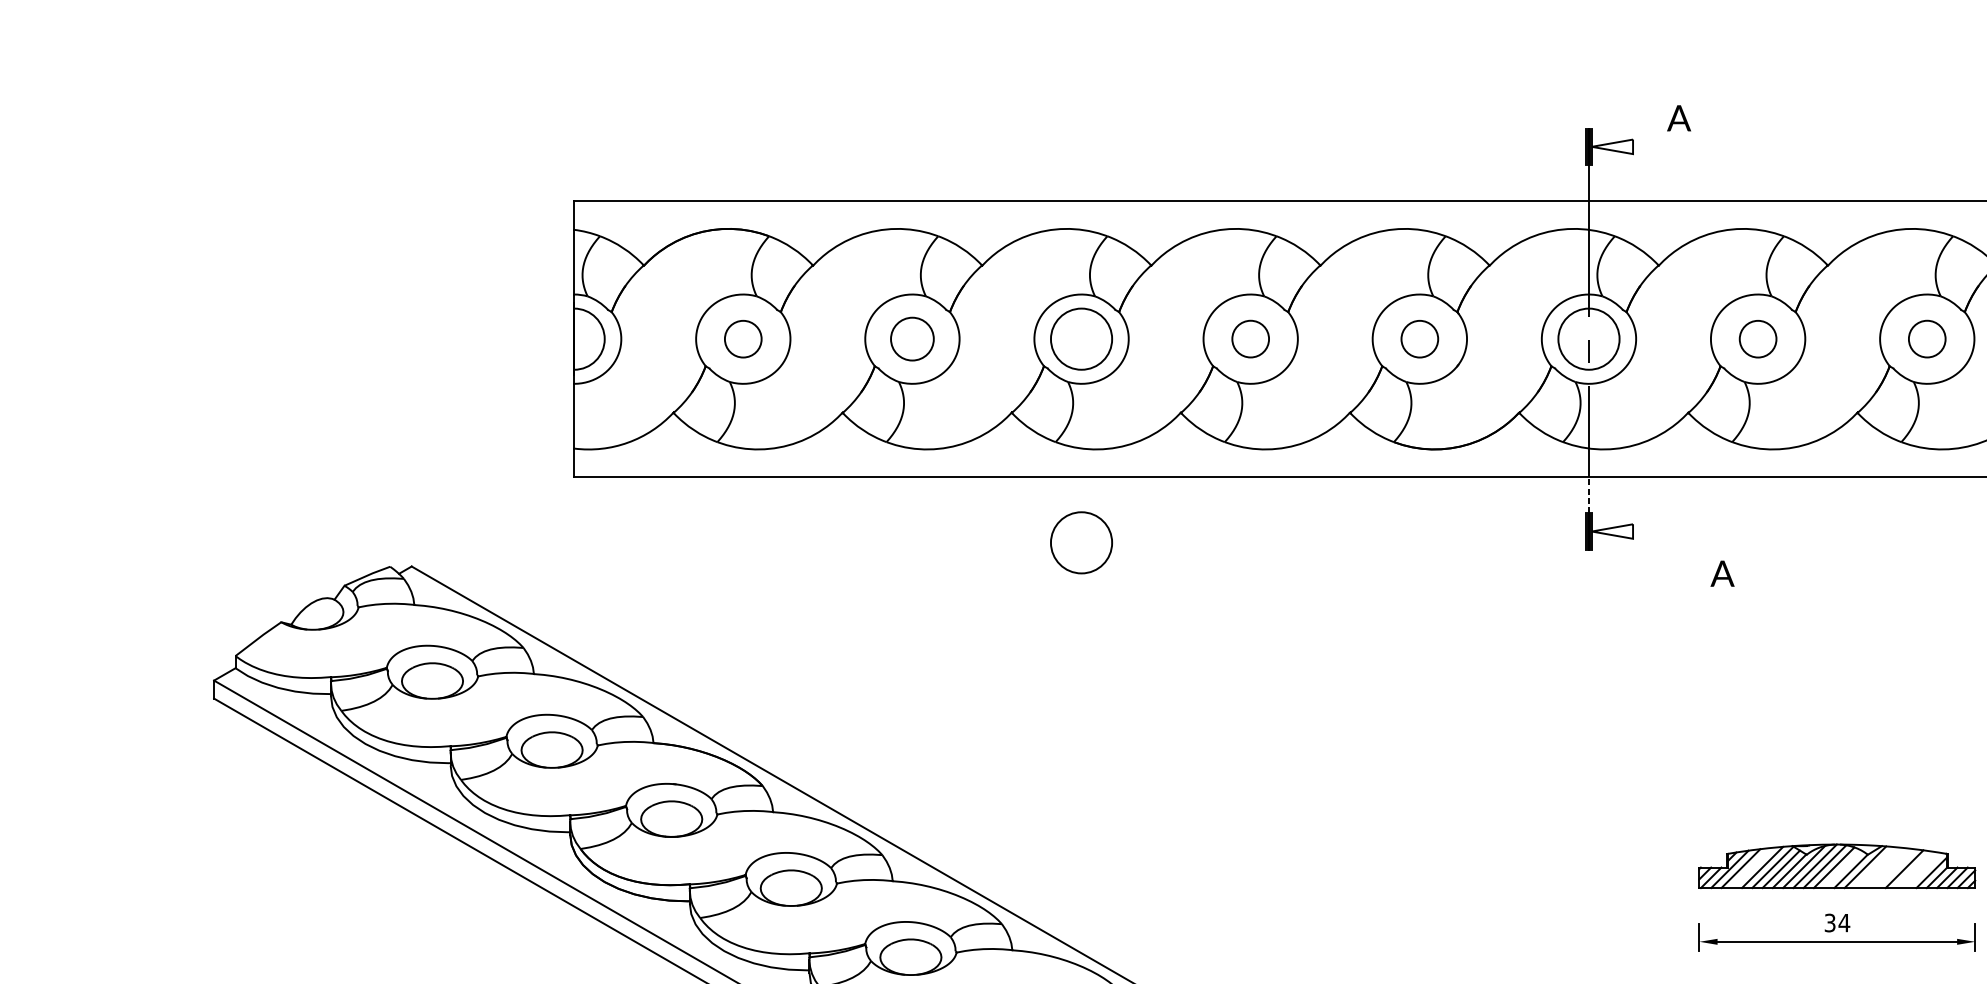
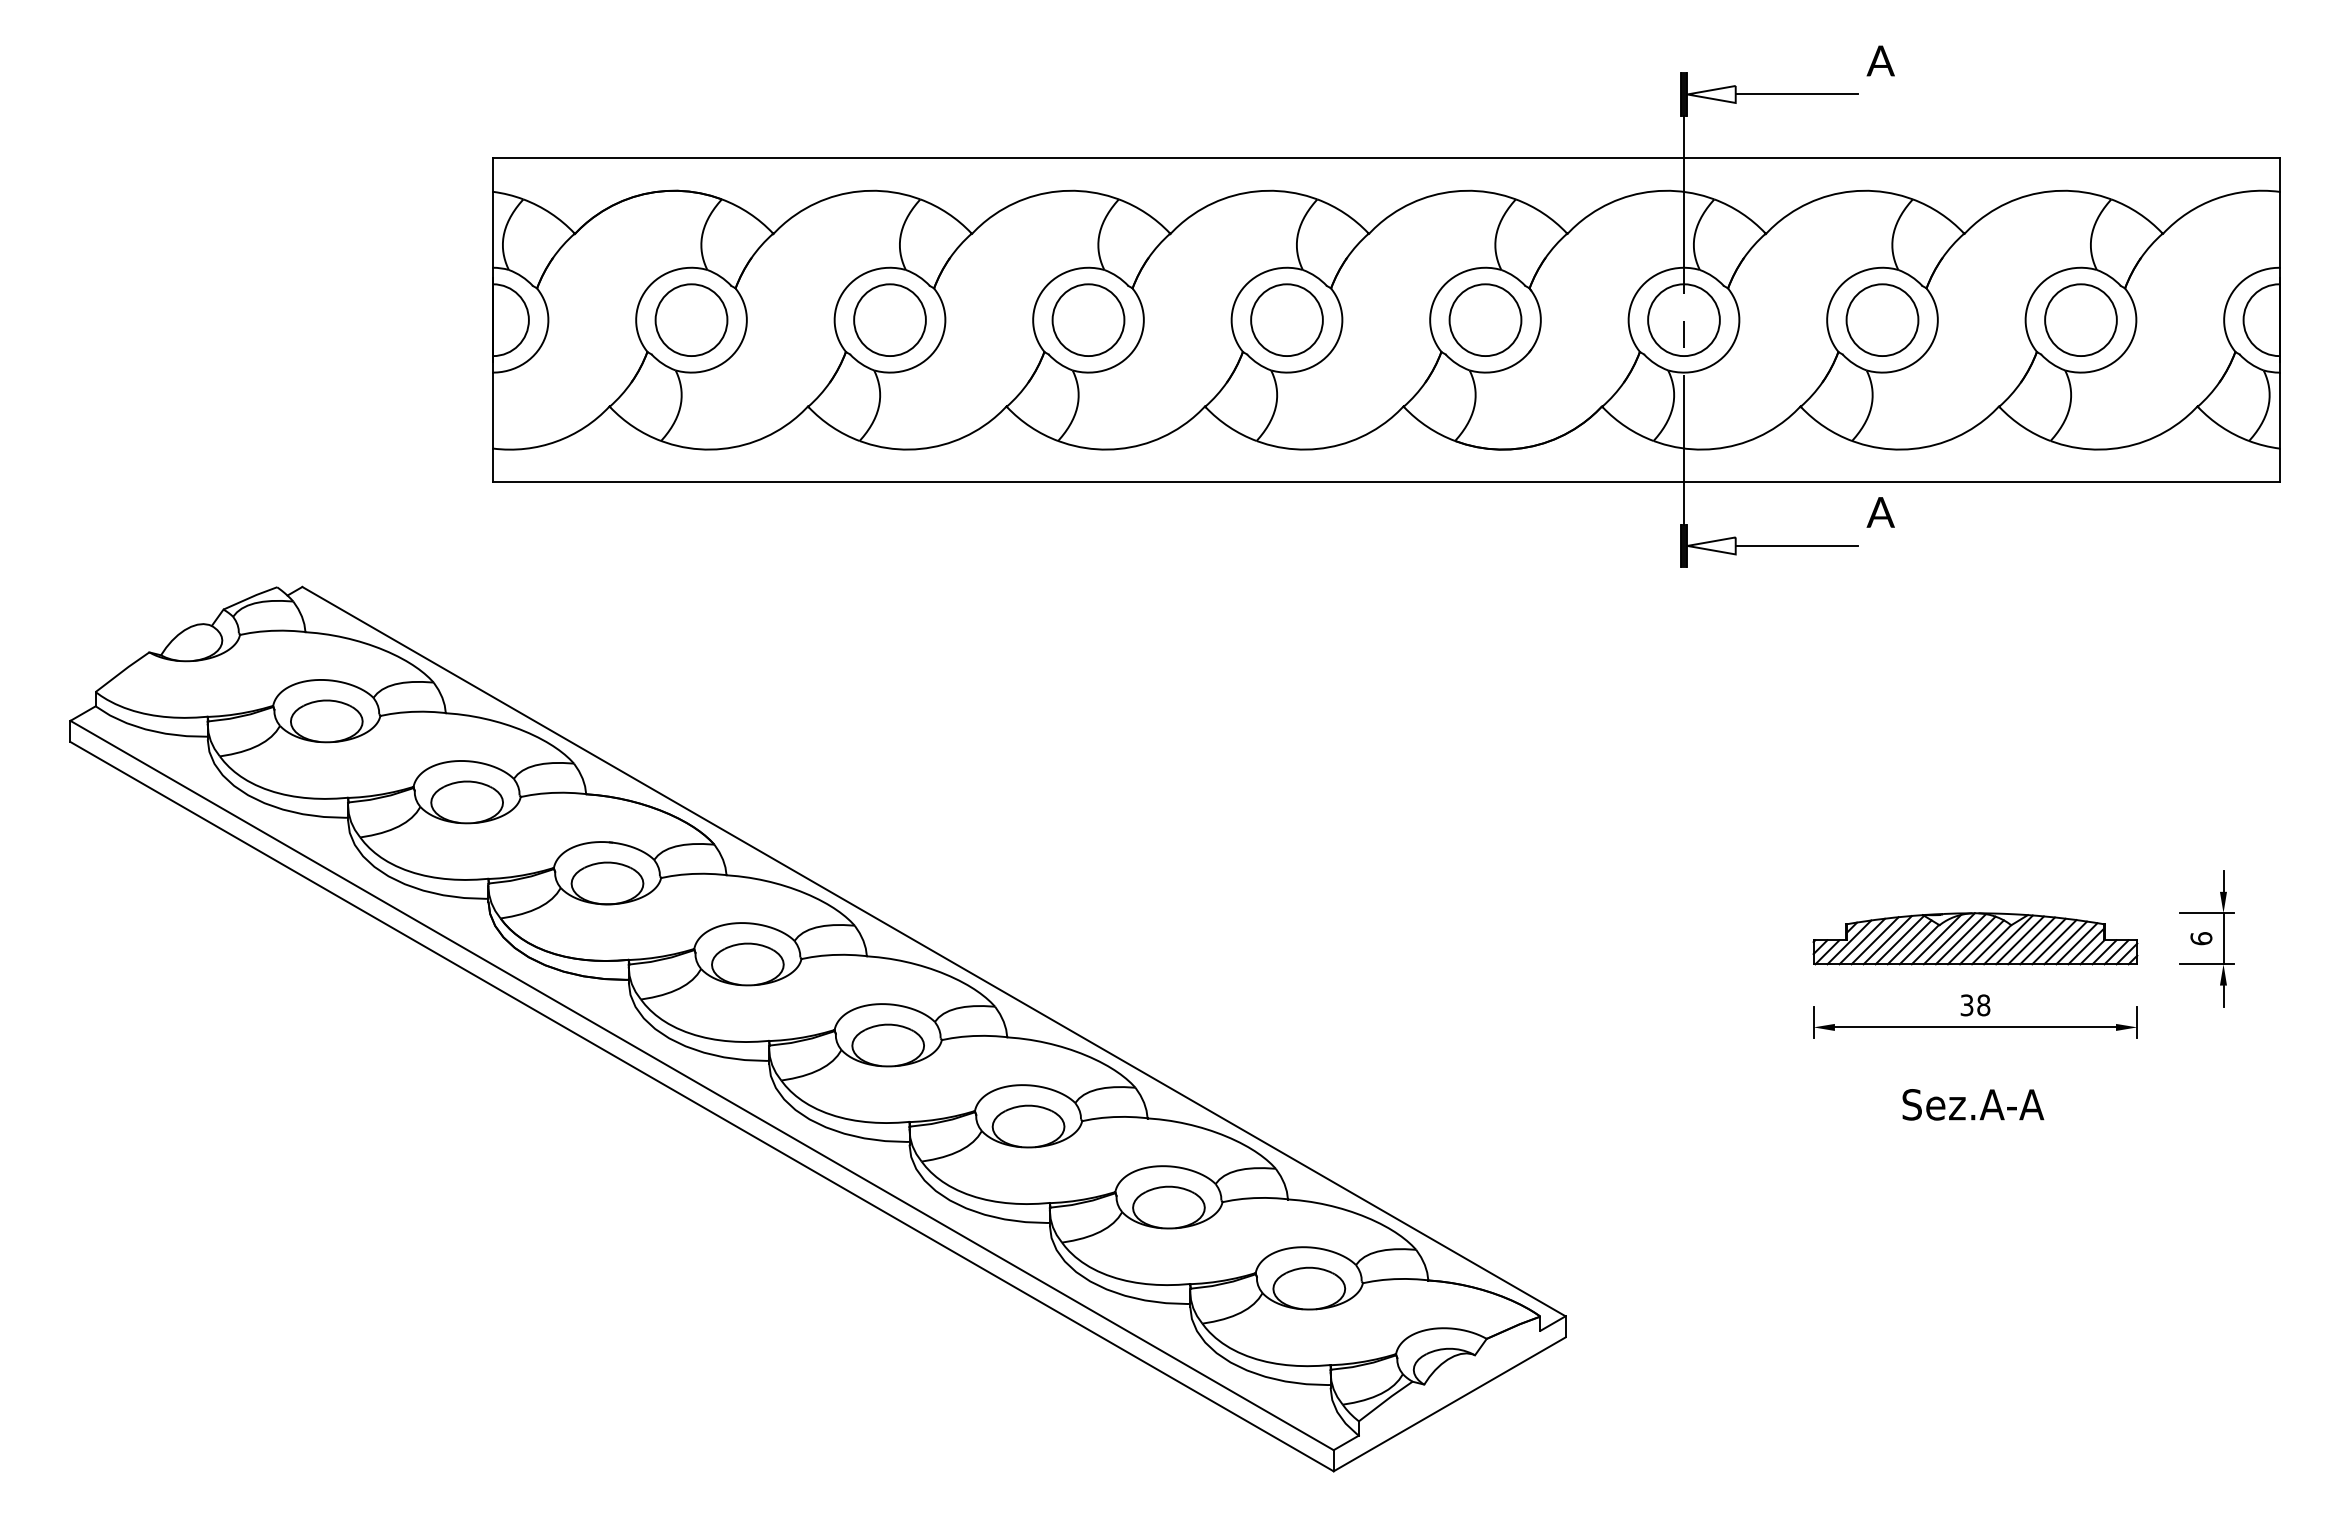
text: (1678, 117) -> (1880, 60), moved
line: (1684, 146) -> (1796, 94), added
circle: (911, 338) -> (889, 319), size x1.43
circle: (1250, 338) -> (1286, 319), size x1.67
circle: (1926, 338) -> (2080, 319), size x1.67
circle: (743, 339) -> (691, 320), size x1.67
circle: (1419, 339) -> (1485, 320), size x1.67
circle: (1758, 339) -> (1882, 320), size x1.67
line: (1589, 494) -> (1684, 502), dashed -> solid
line: (1684, 531) -> (1796, 545), added
circle: (1081, 542) -> (1088, 558), removed
text: (1722, 573) -> (1880, 512), moved
line: (1751, 867) -> (1874, 940), added
line: (1874, 867) -> (2019, 940), added
line: (1885, 867) -> (2031, 940), added
line: (1894, 868) -> (2042, 941), added
line: (1842, 869) -> (1981, 942), added
line: (1914, 869) -> (2065, 942), added
line: (1923, 870) -> (2076, 943), added
text: (1844, 923) -> (1983, 1005), 34 -> 38

